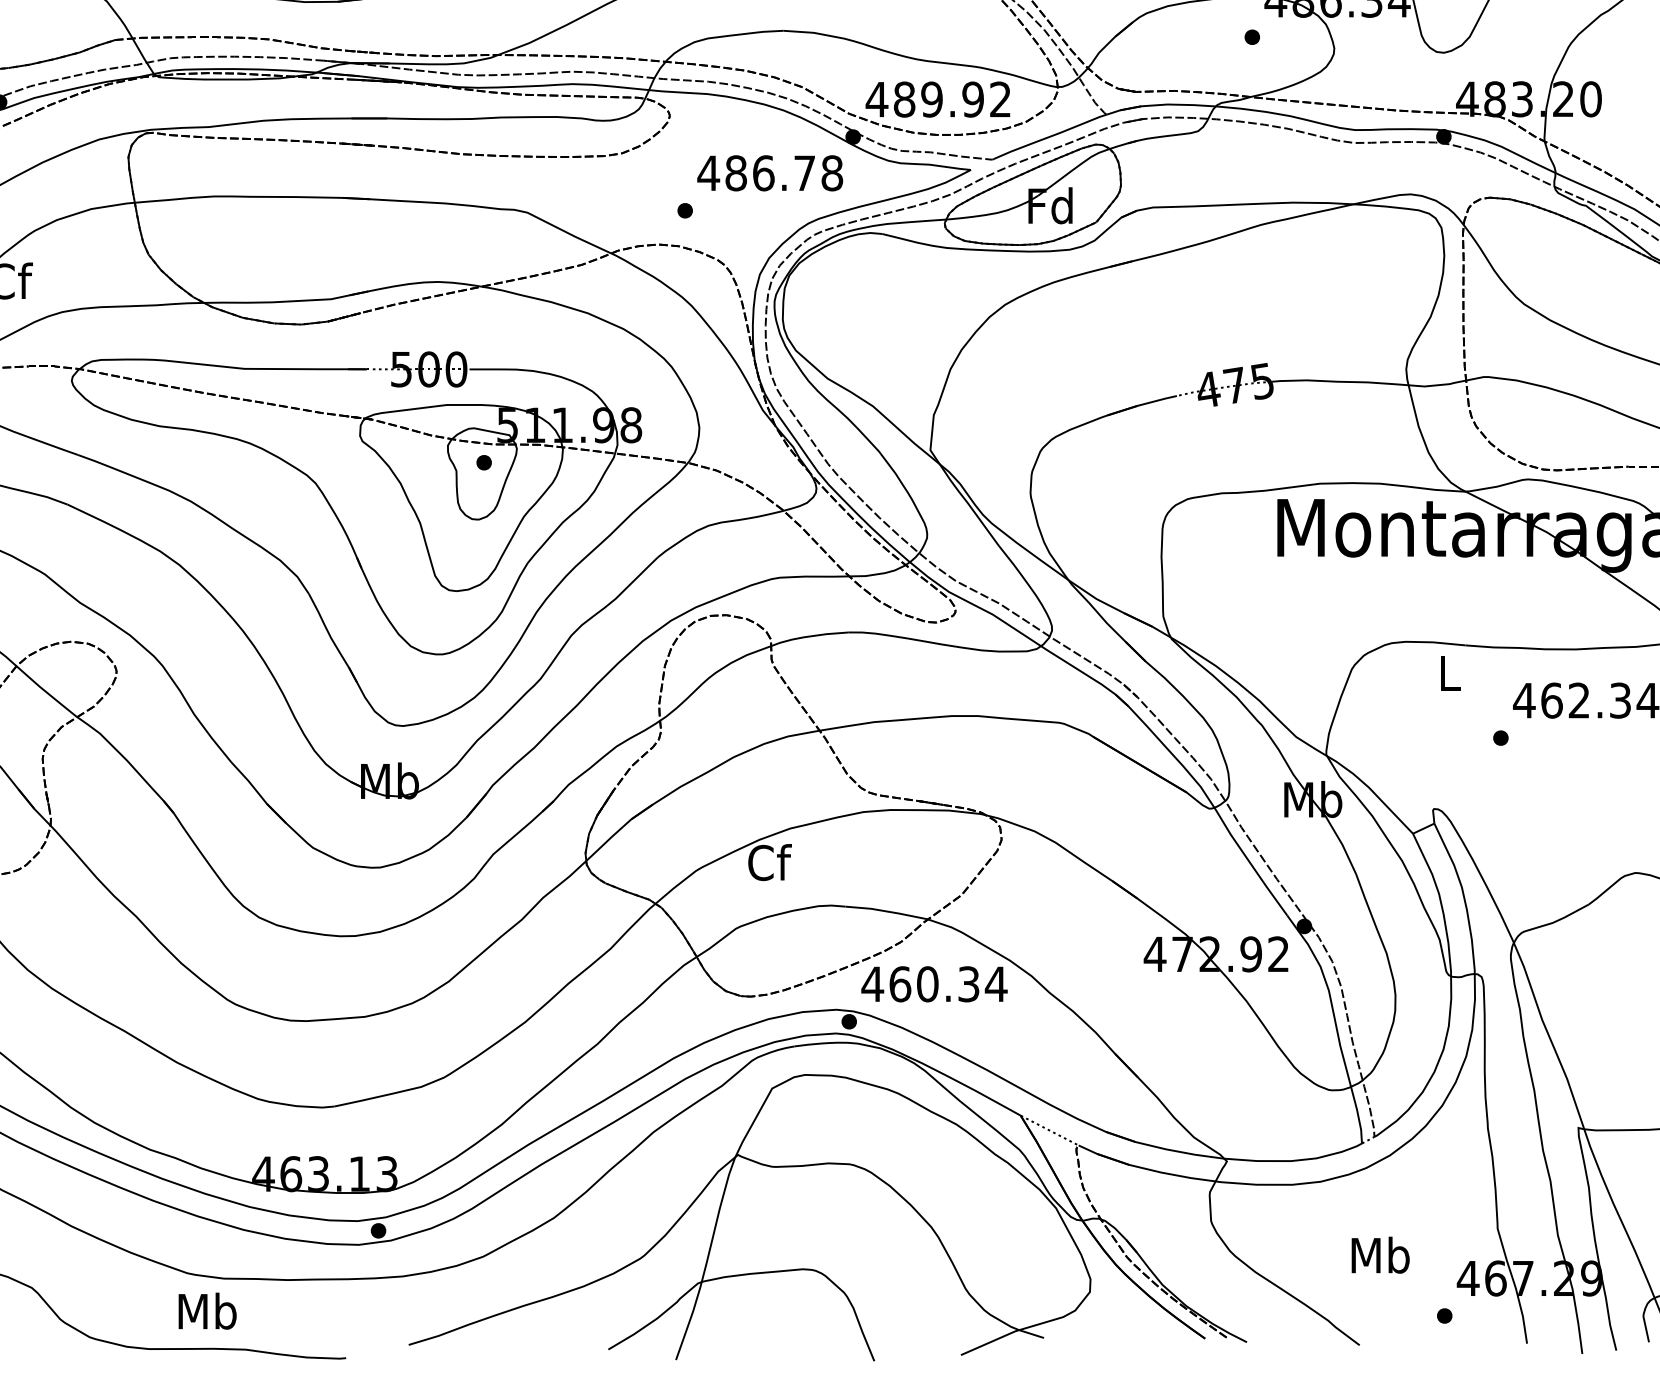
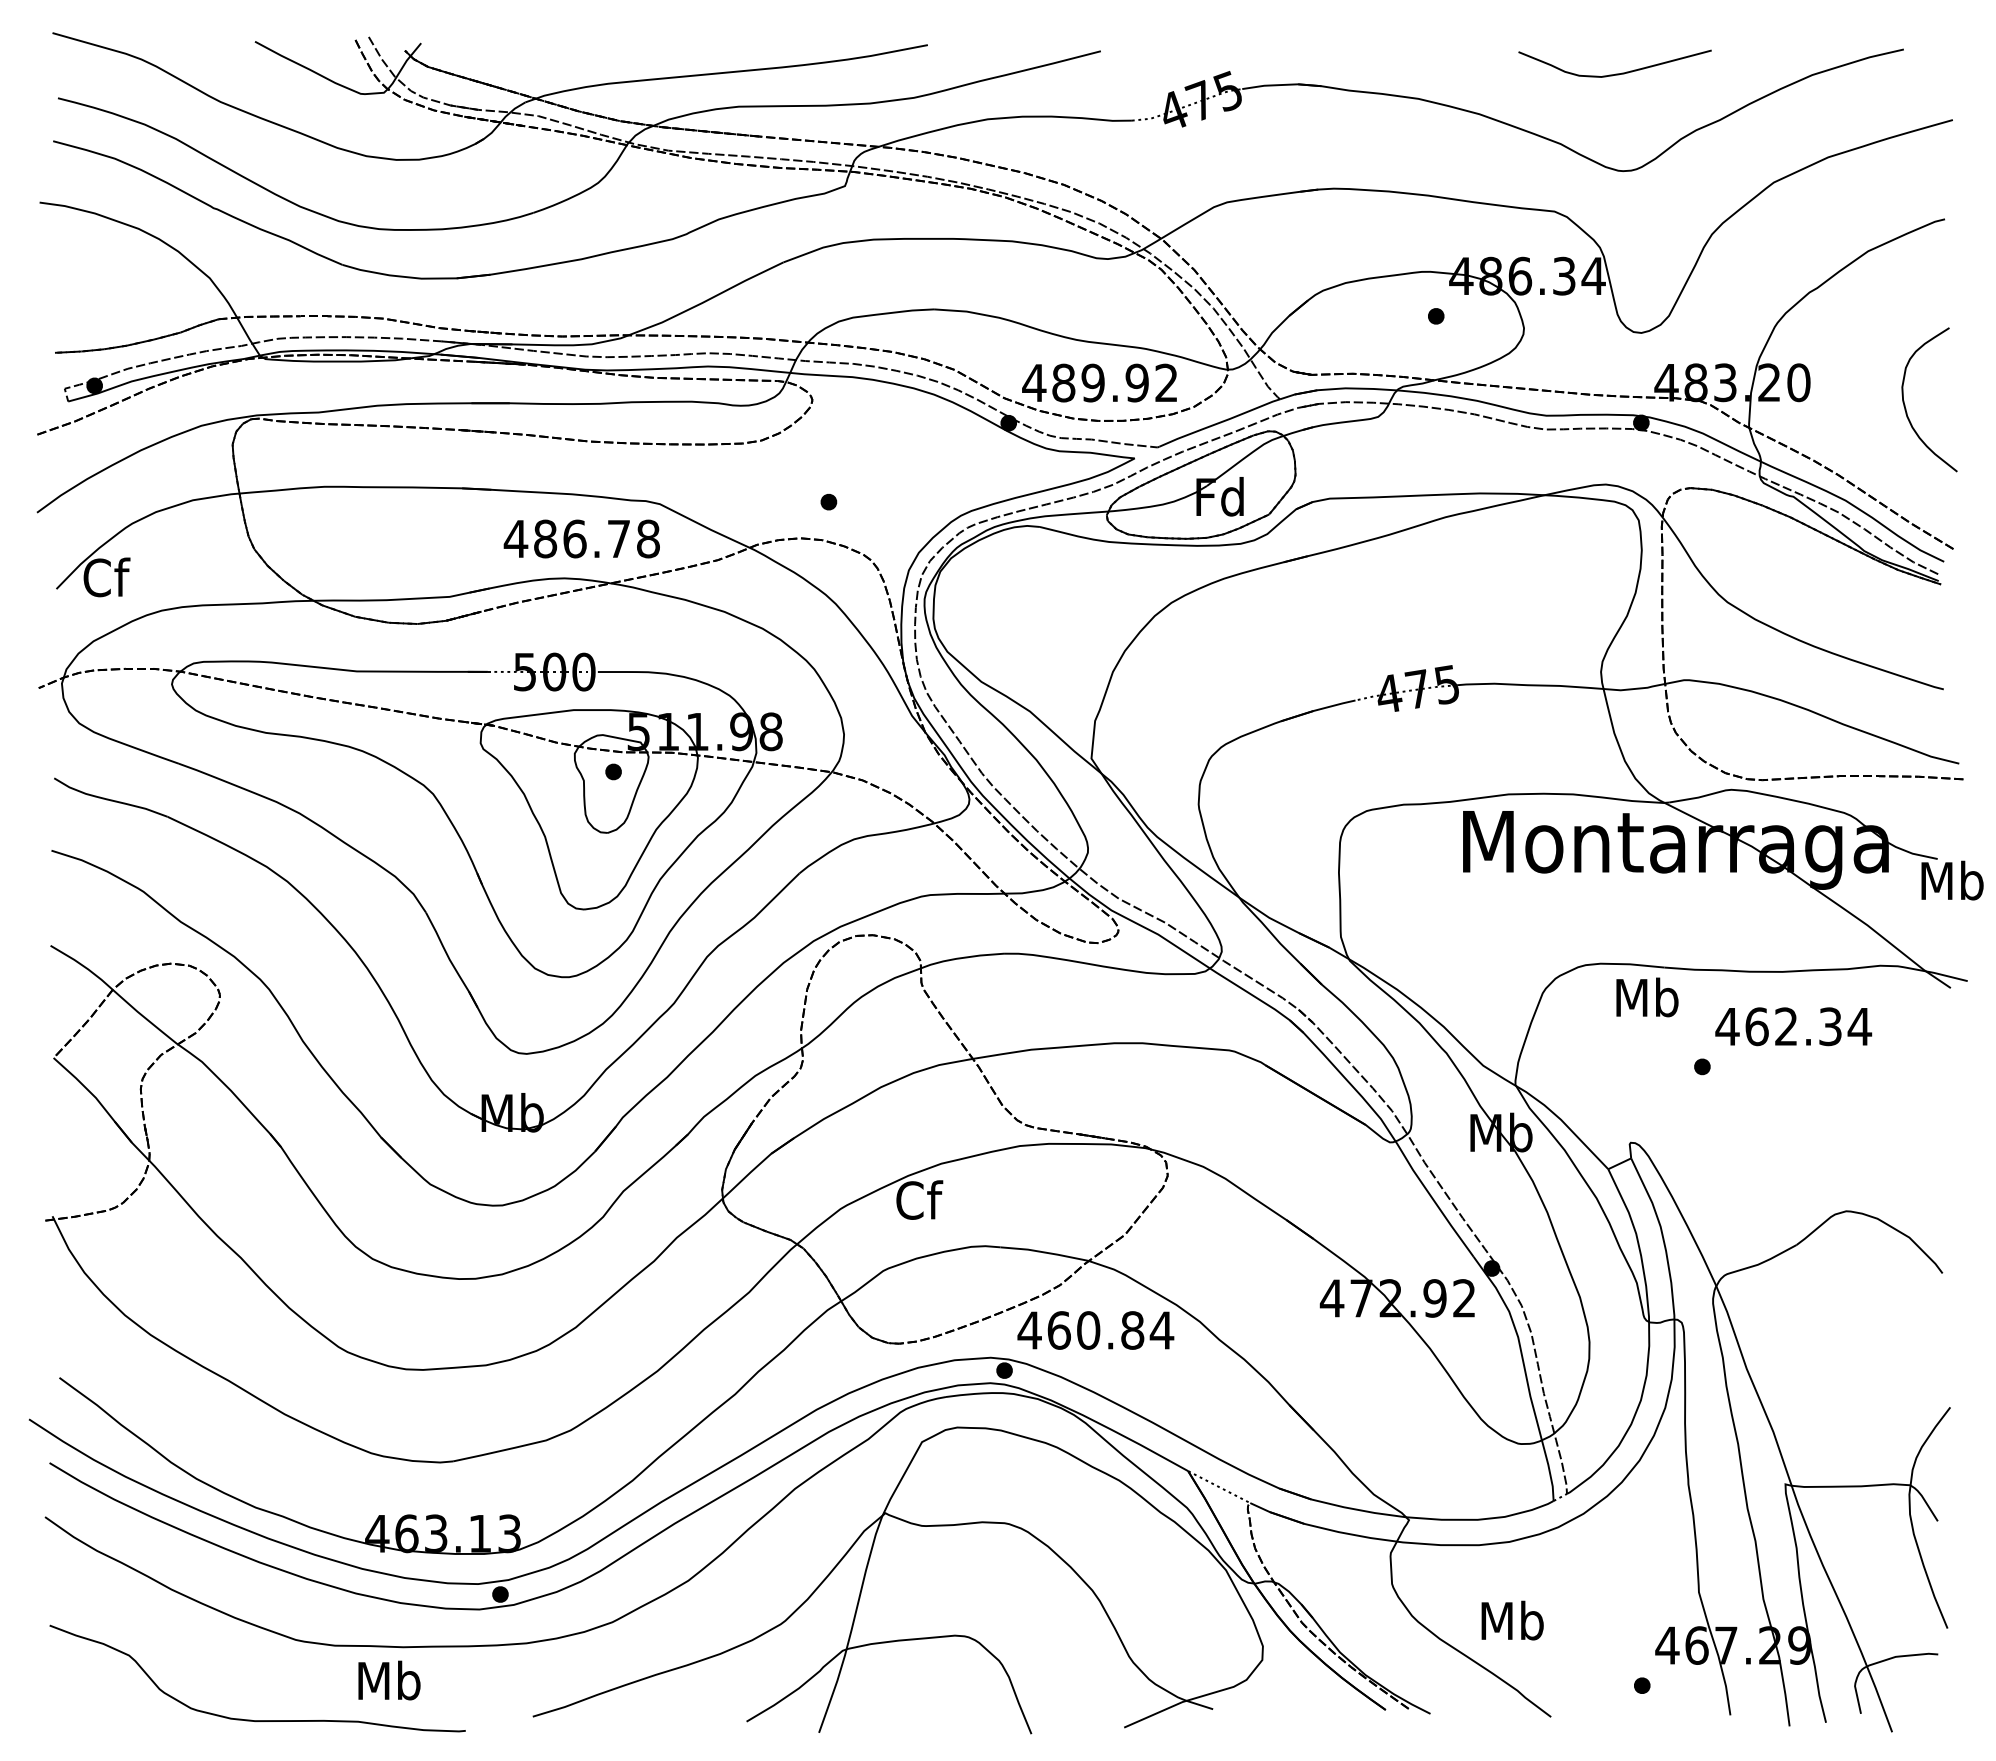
text: (769, 172) -> (581, 538), moved
text: (1449, 673) -> (1647, 997), L -> Mb
text: (968, 984) -> (1132, 1330), 460.34 -> 460.84
text: (1380, 1255) -> (1512, 1620), moved
text: (207, 1311) -> (389, 1680), moved

